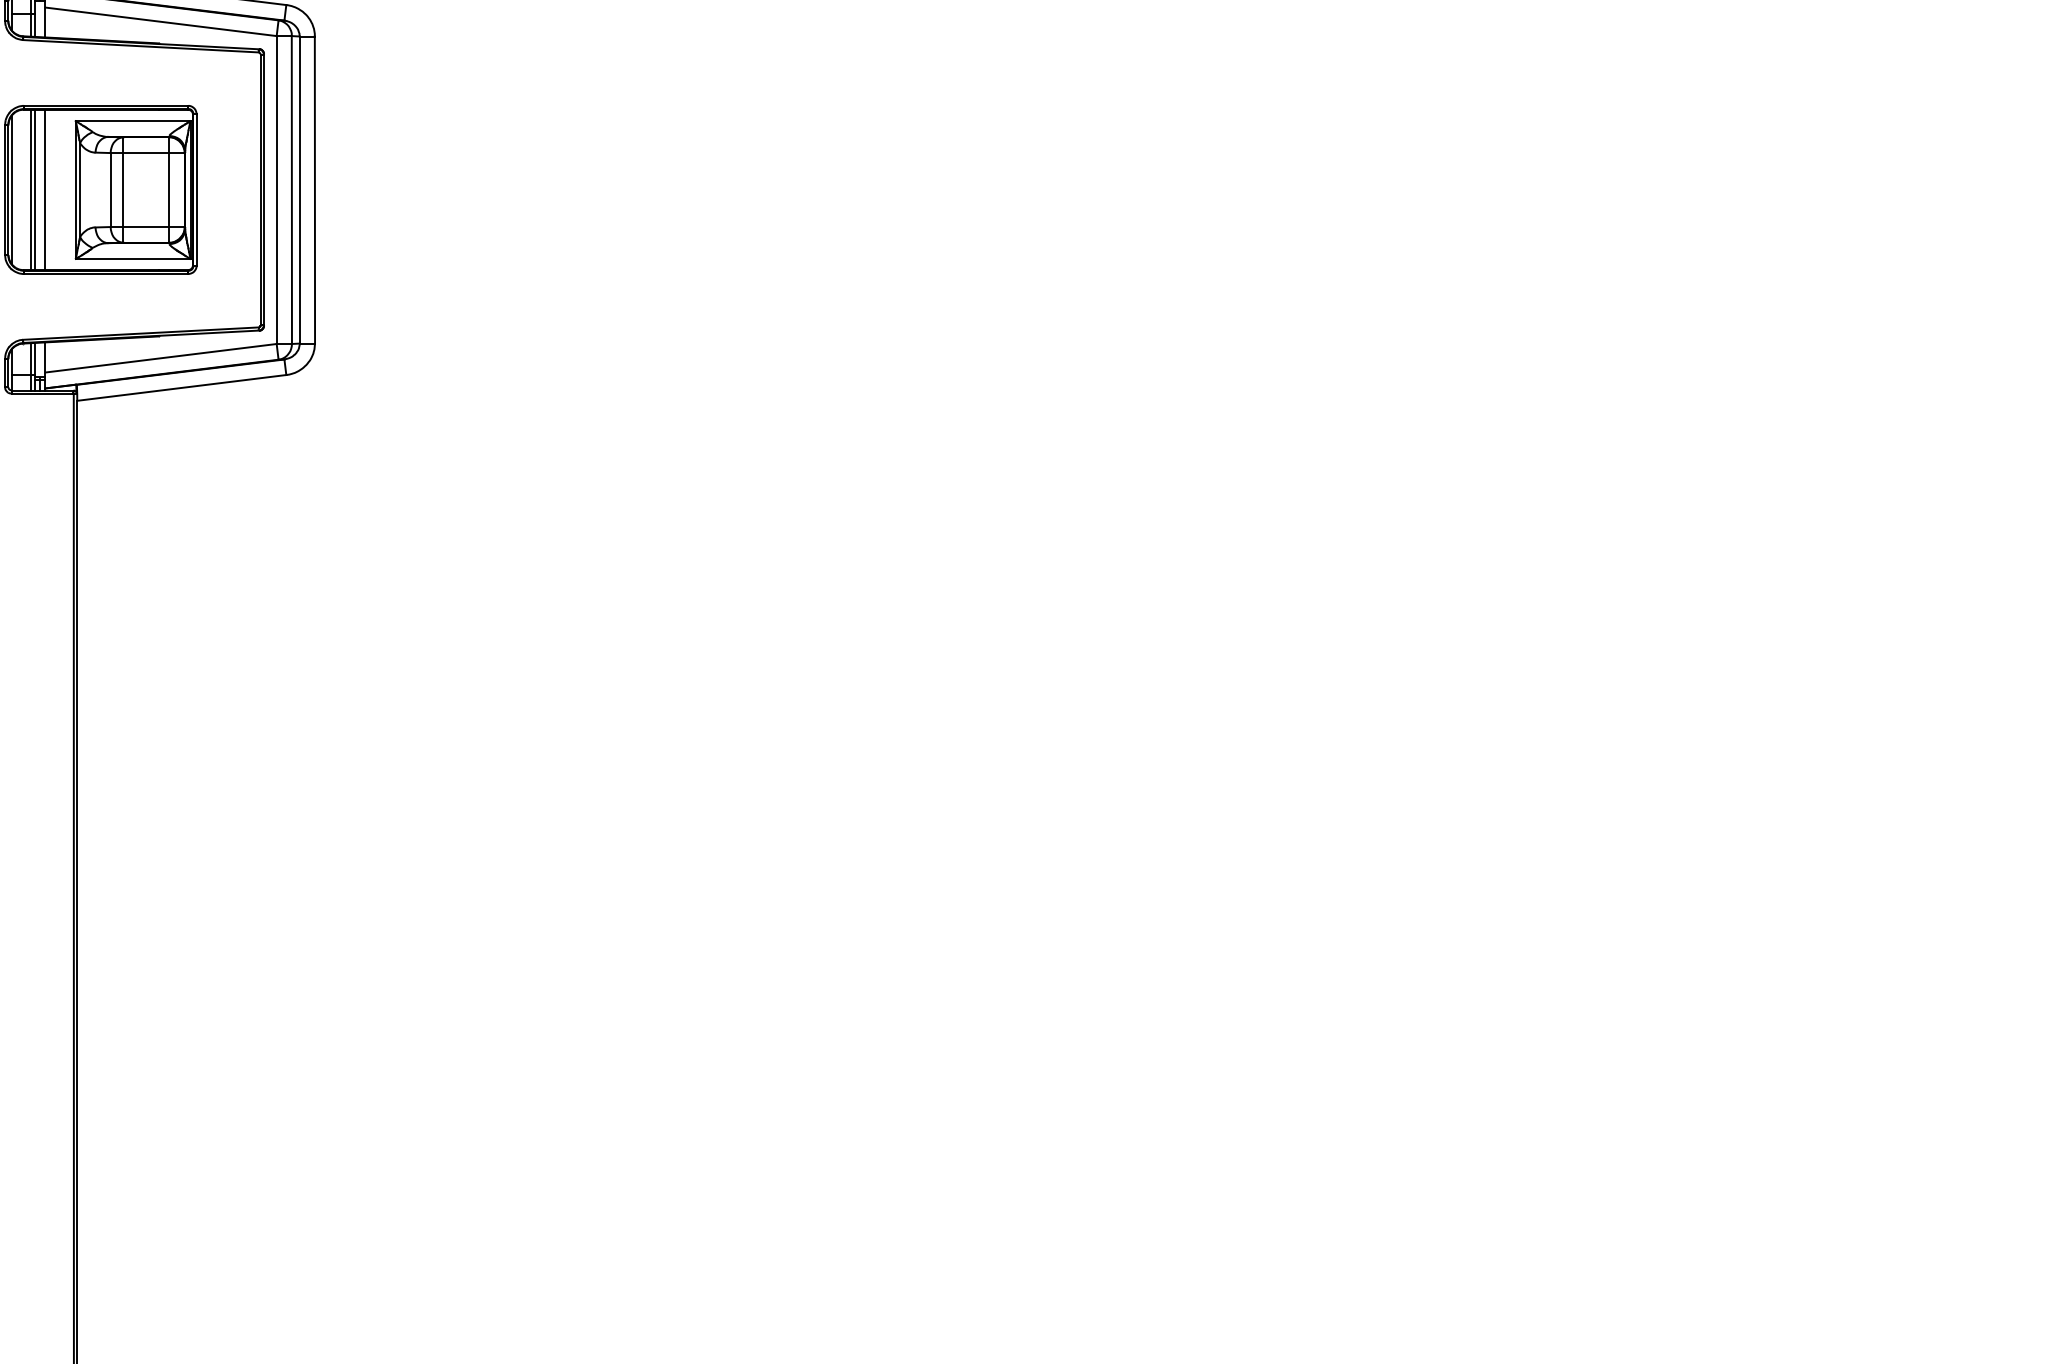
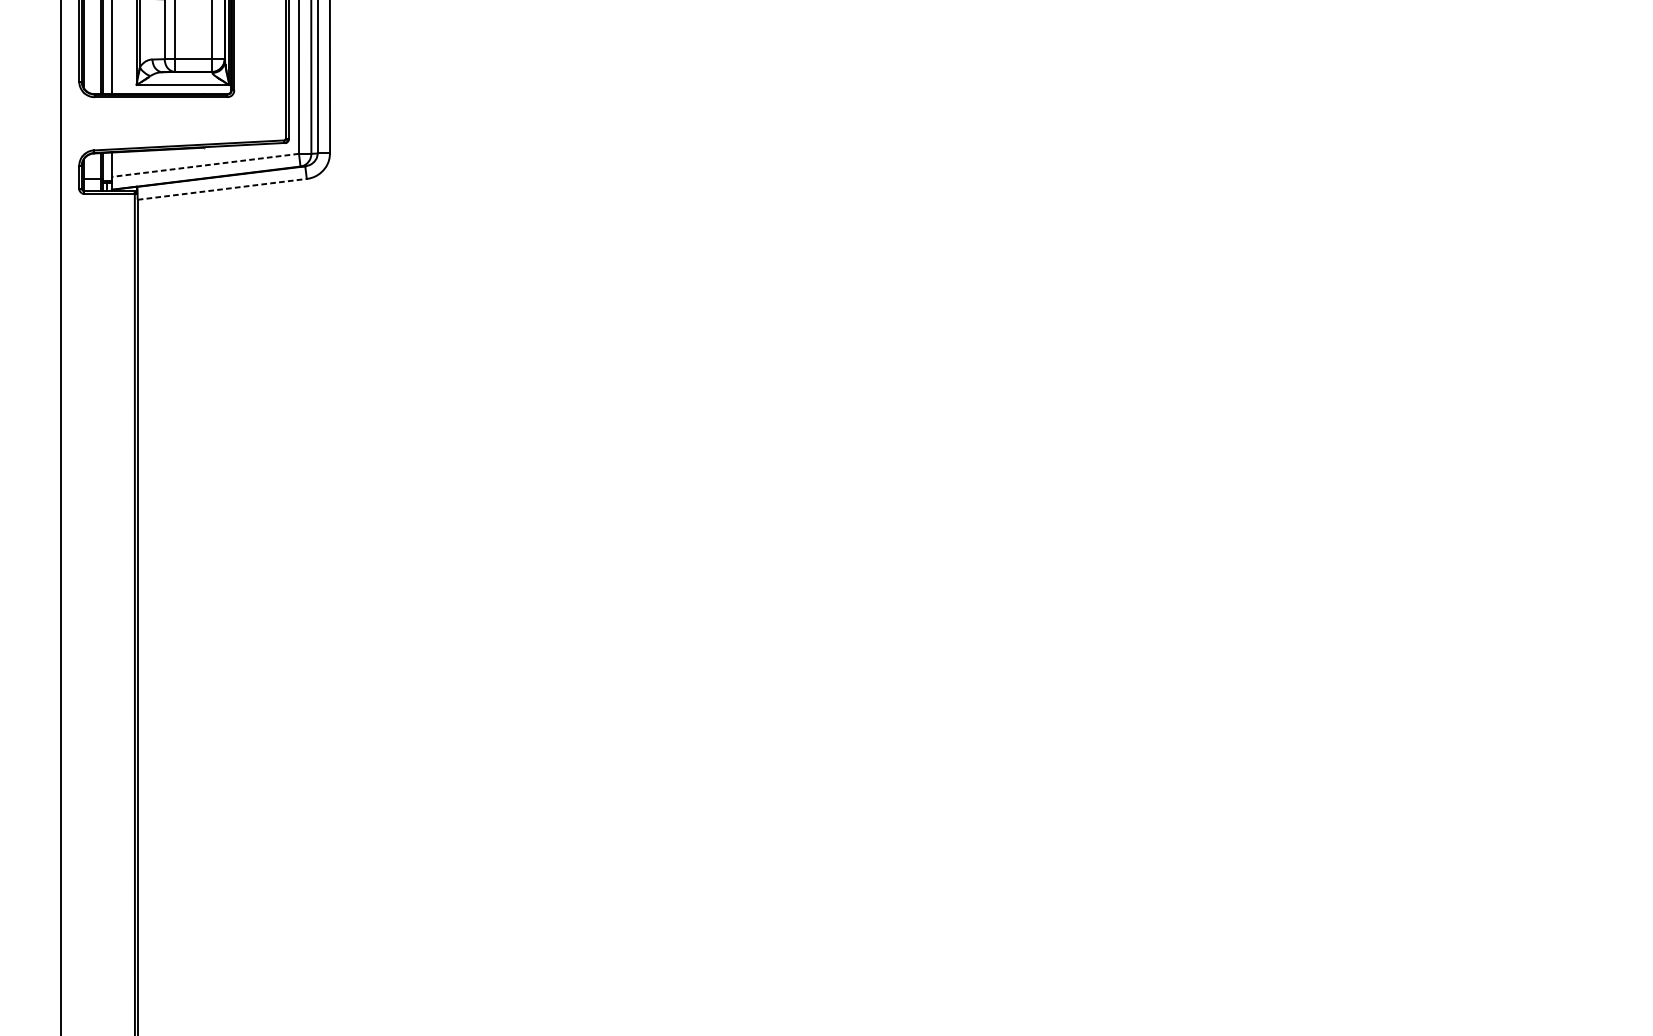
line: (160, 358) -> (205, 165), solid -> dashed
line: (182, 387) -> (222, 189), solid -> dashed

